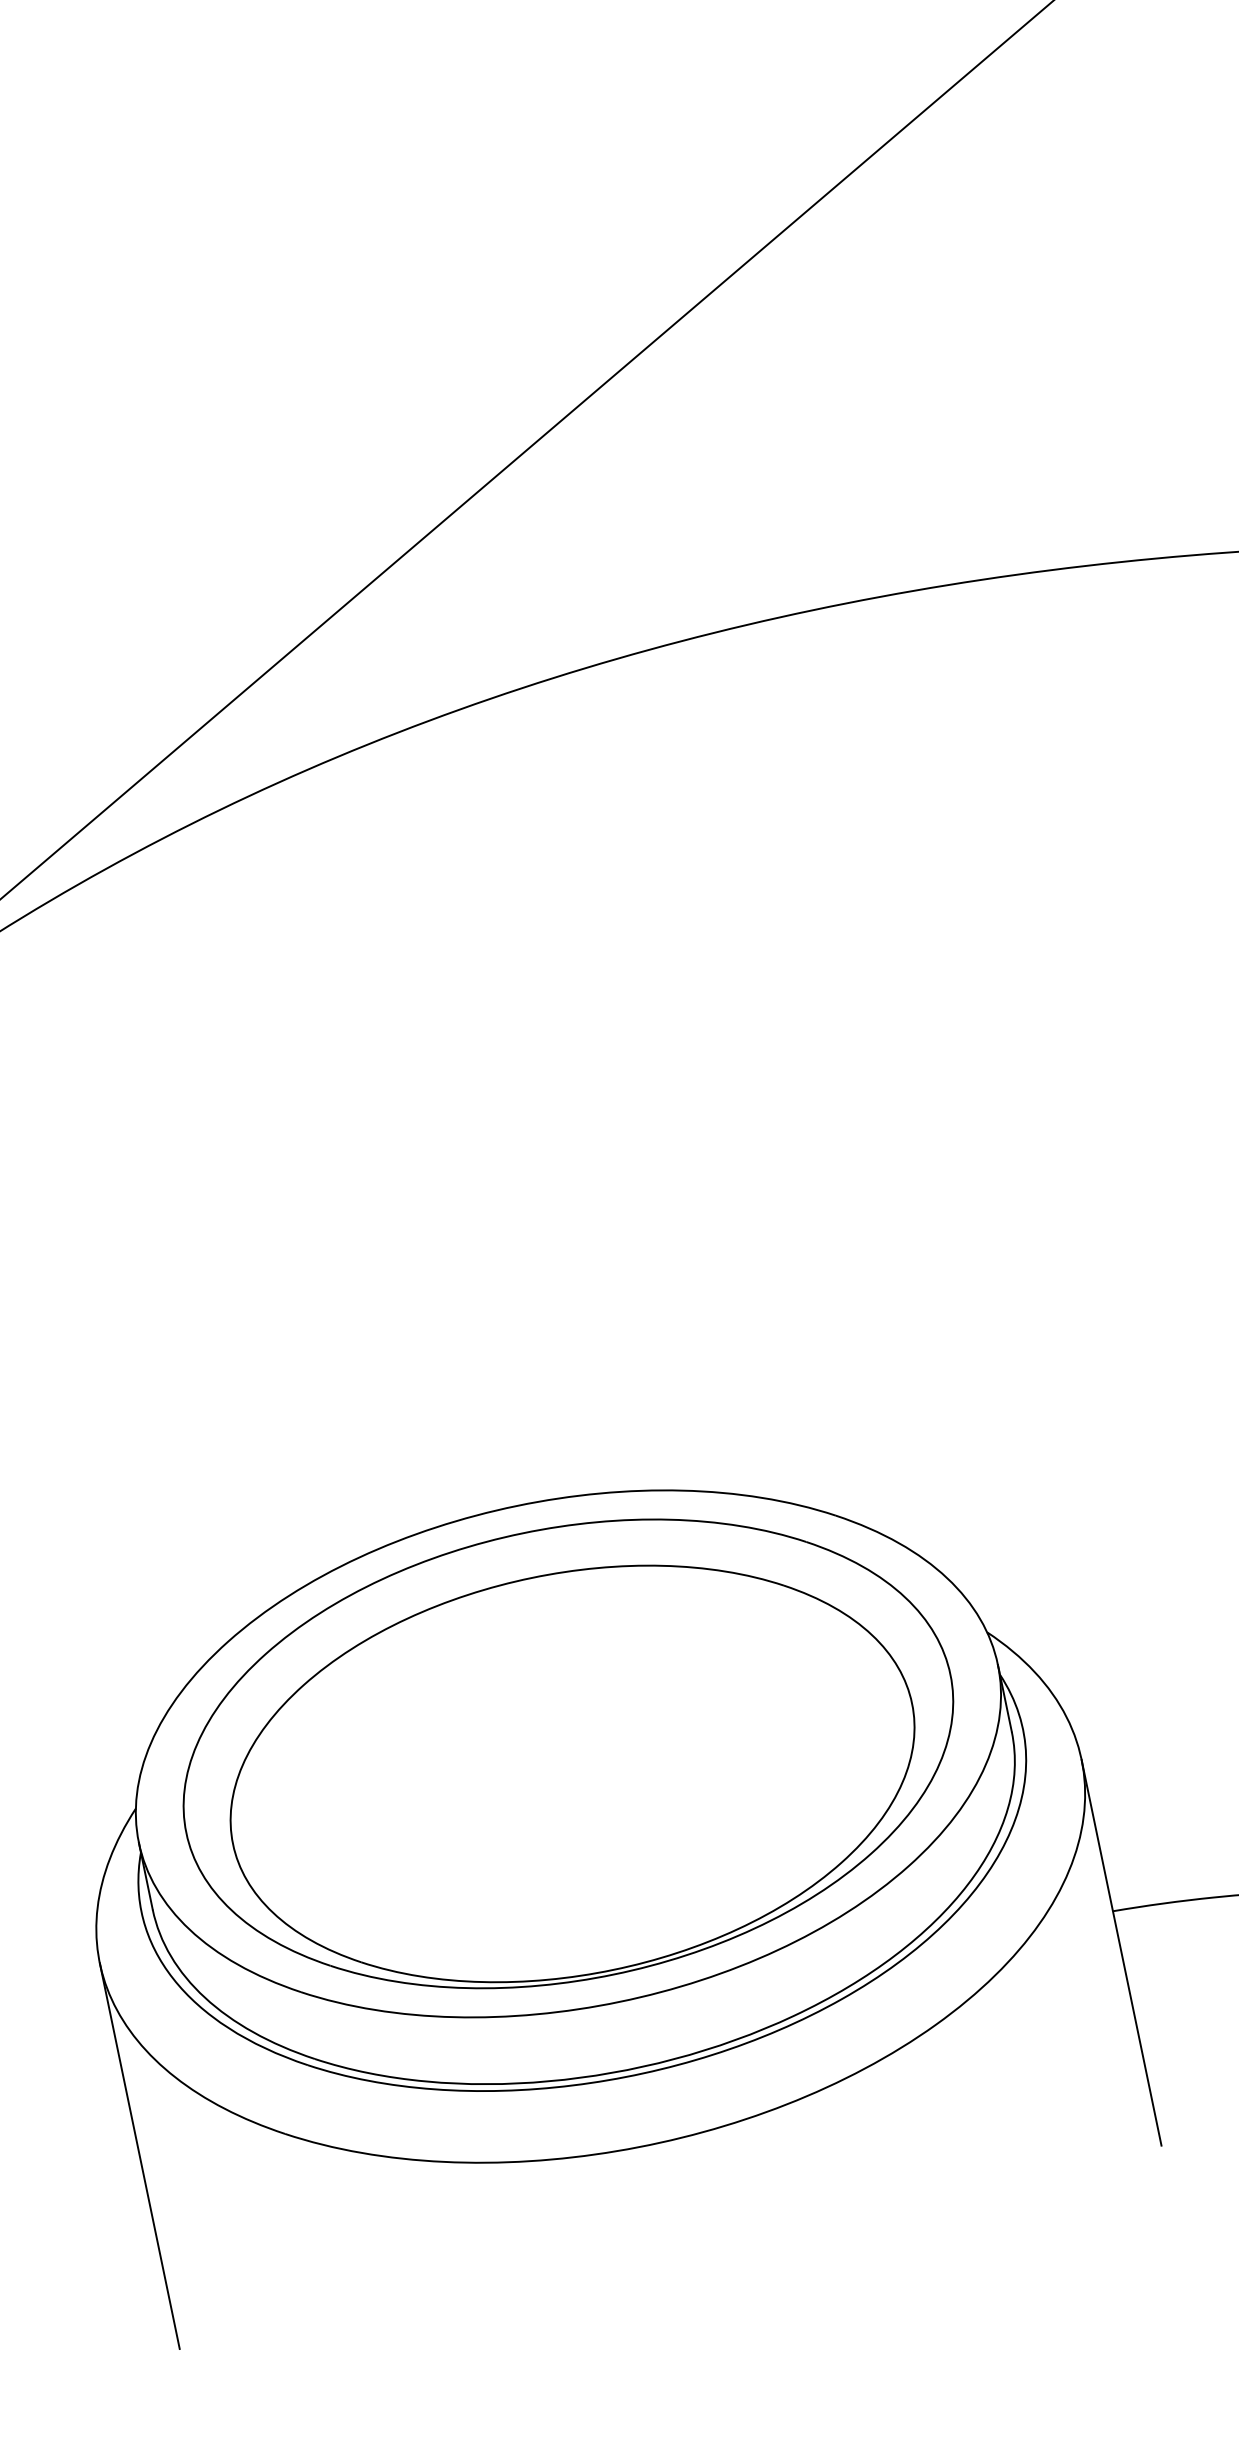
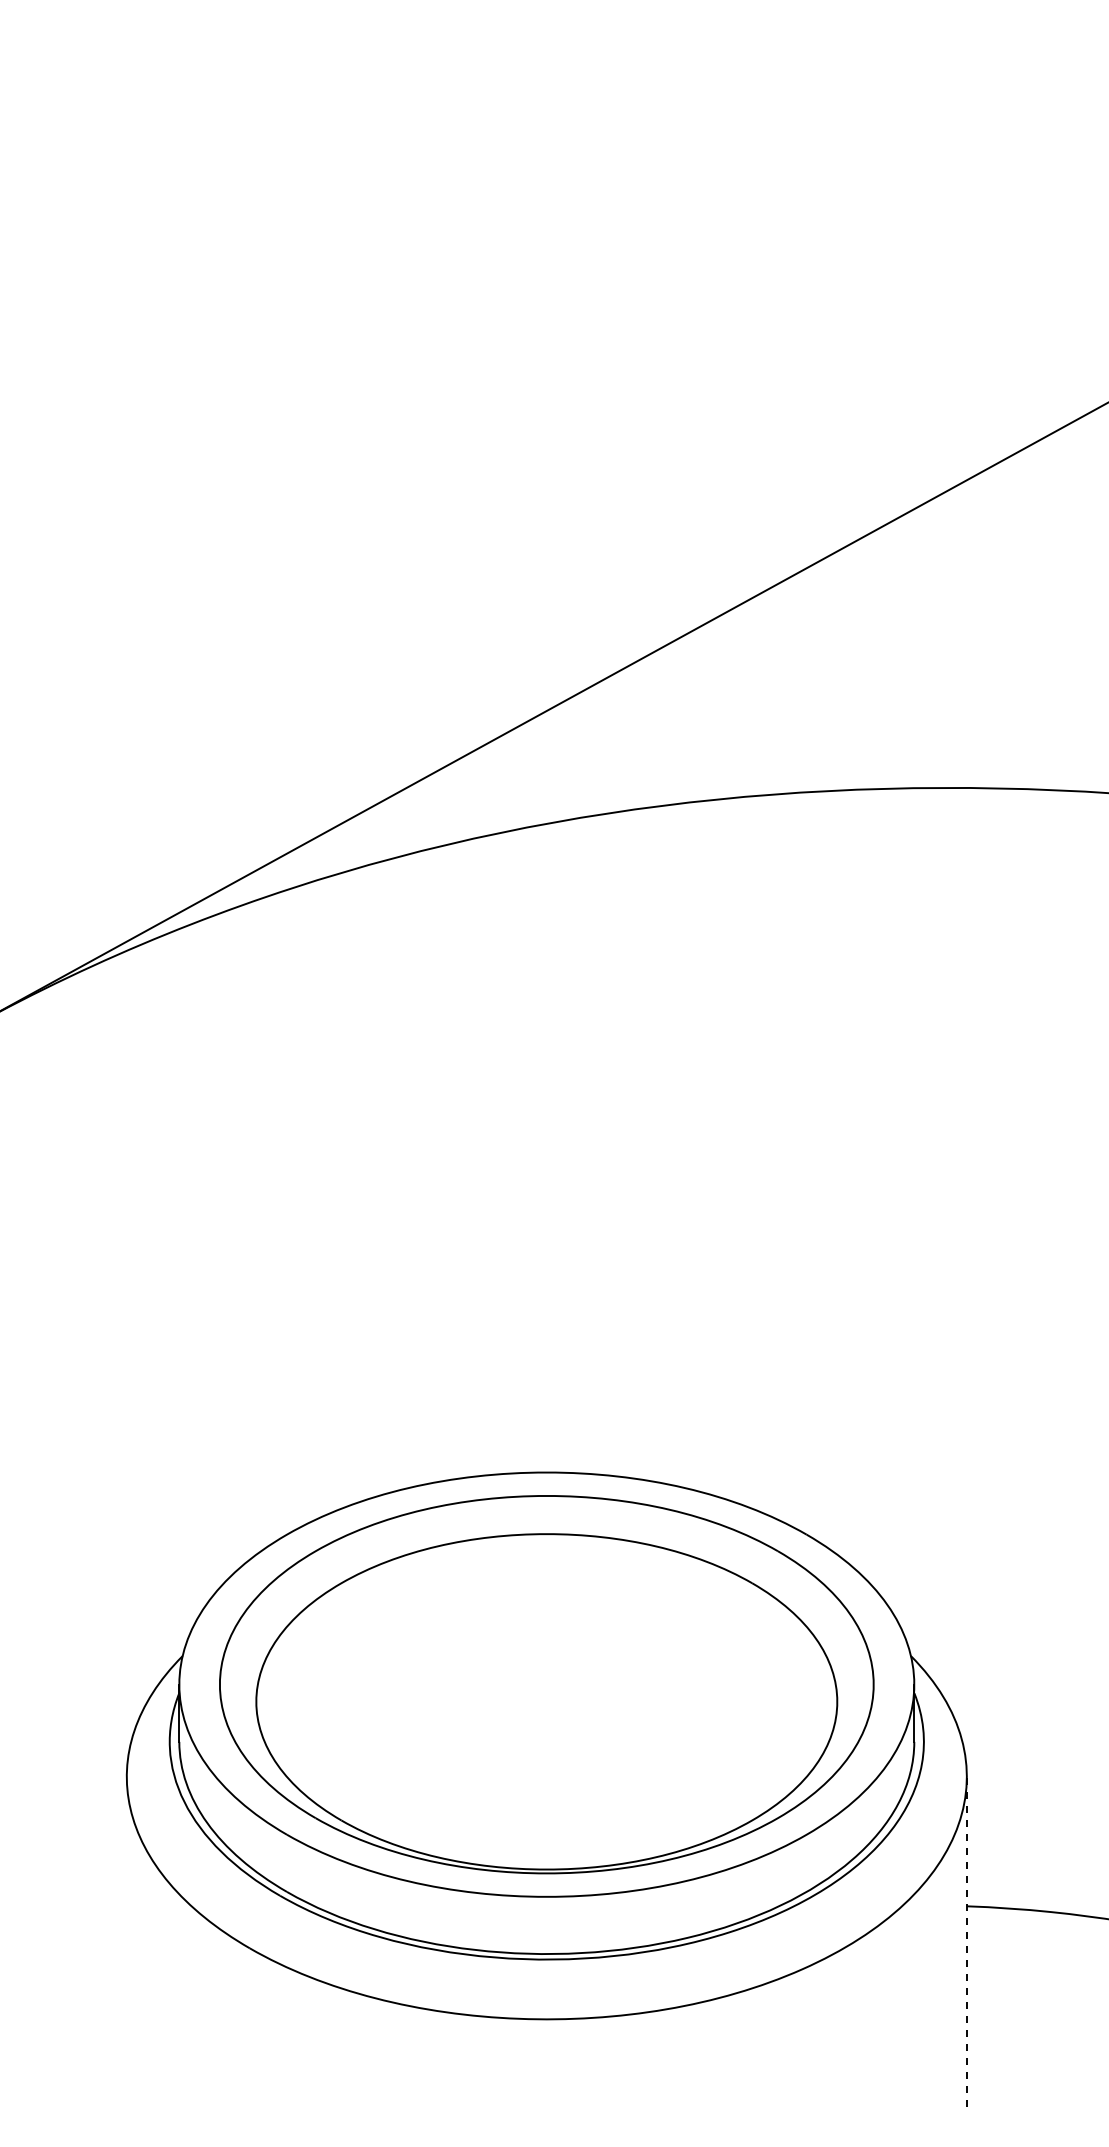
line: (1121, 1952) -> (966, 1941), solid -> dashed
line: (139, 2155) -> (126, 1941), removed

